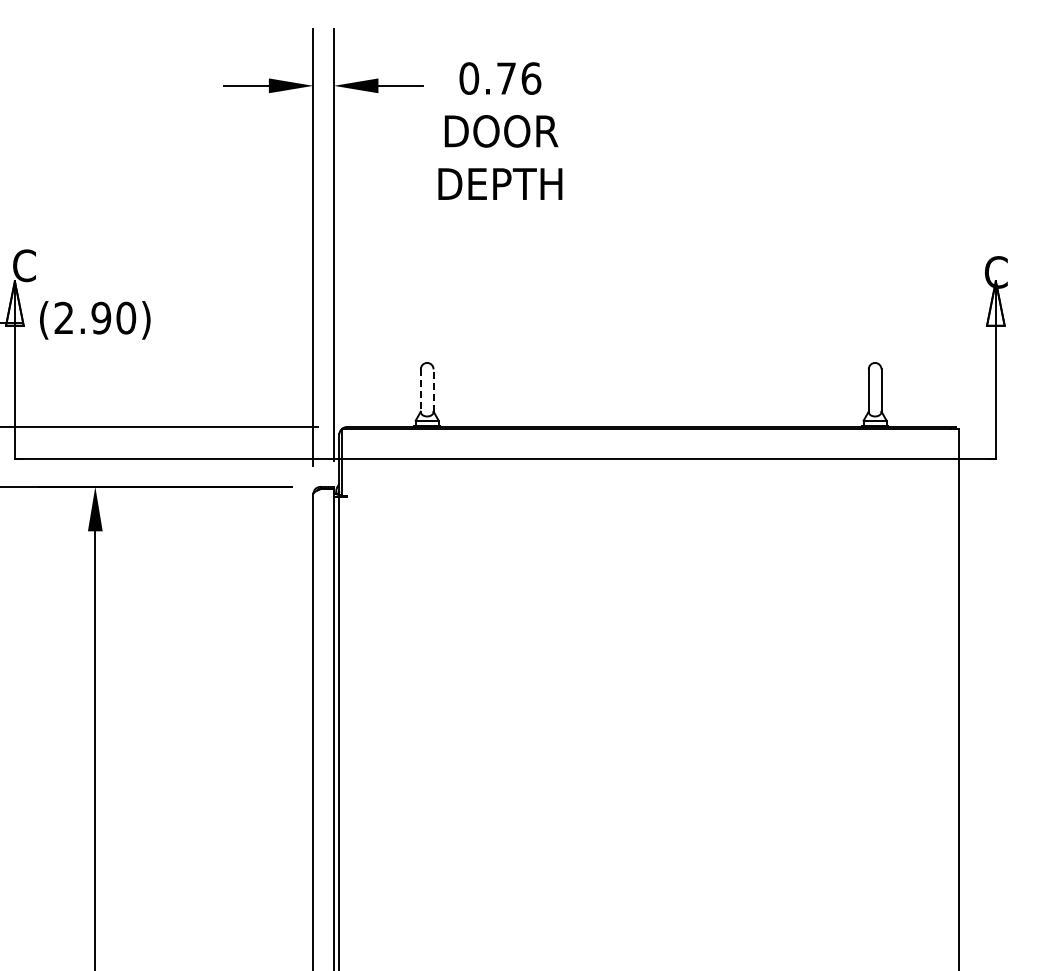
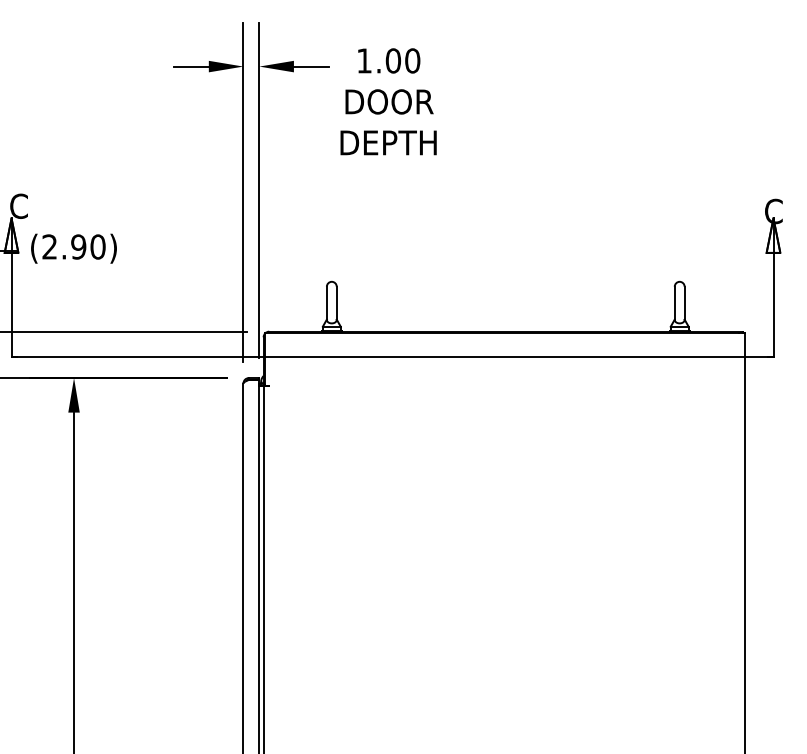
text: (500, 78) -> (388, 60), 0.76 -> 1.00
line: (420, 390) -> (326, 303), dashed -> solid
line: (433, 390) -> (336, 303), dashed -> solid

